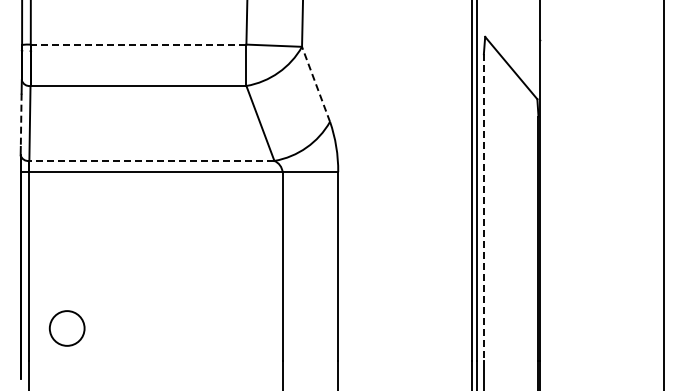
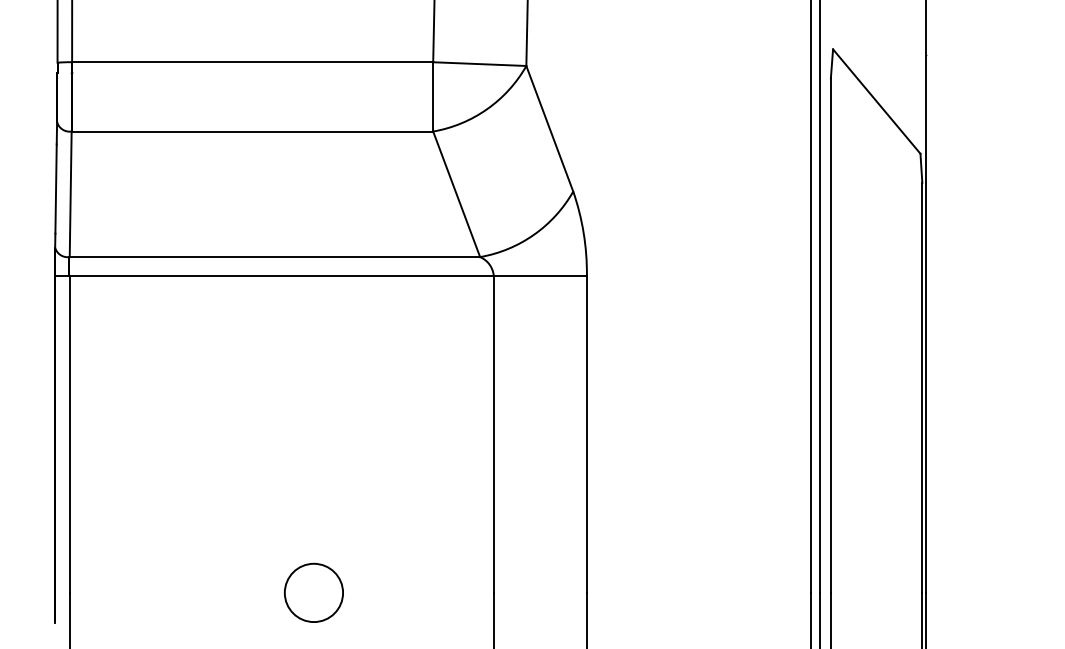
line: (138, 44) -> (252, 62), dashed -> solid
line: (315, 83) -> (548, 127), dashed -> solid
line: (21, 120) -> (56, 189), dashed -> solid
line: (151, 160) -> (274, 256), dashed -> solid
line: (483, 207) -> (830, 335), dashed -> solid
circle: (66, 328) -> (312, 592), moved

